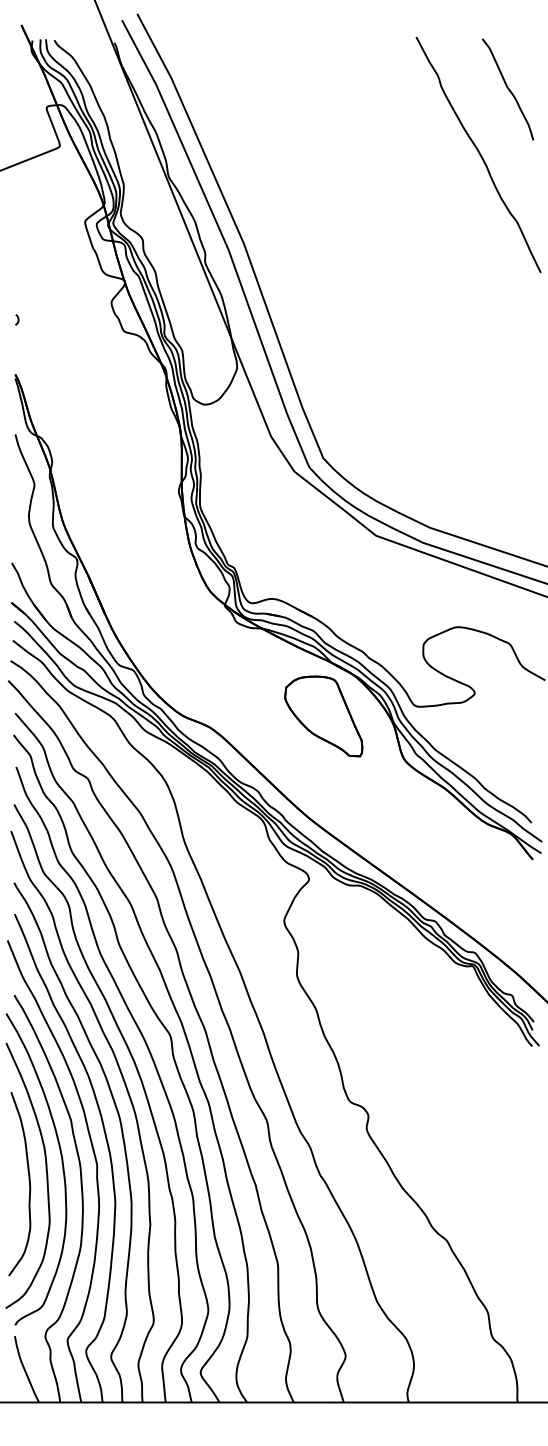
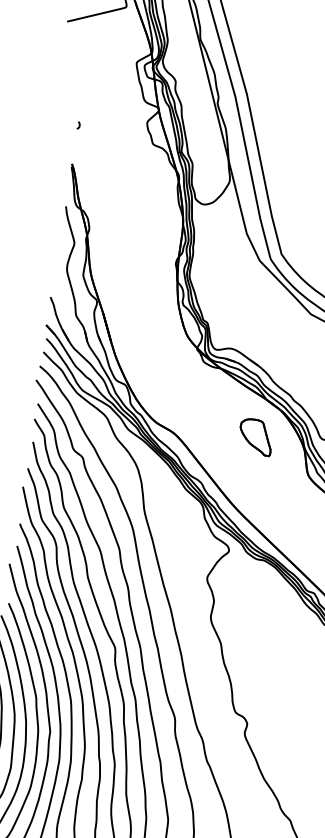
part: (323, 716) -> (255, 437), size x0.6

